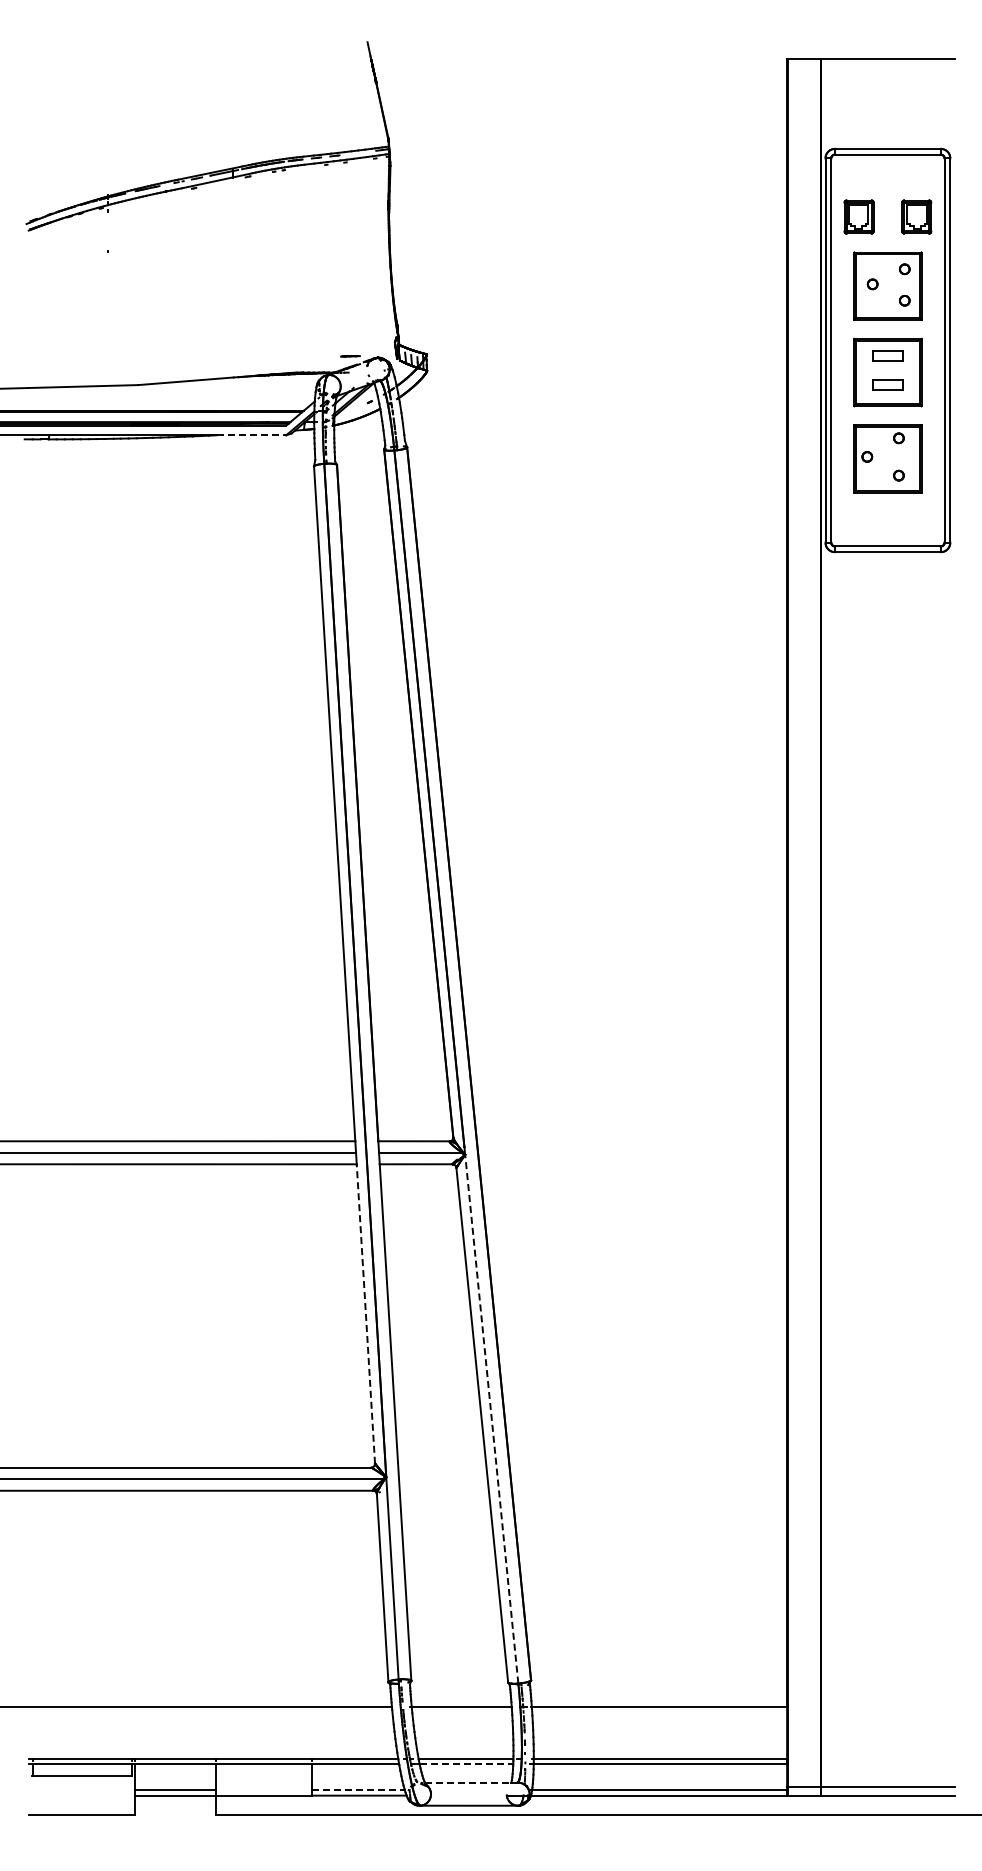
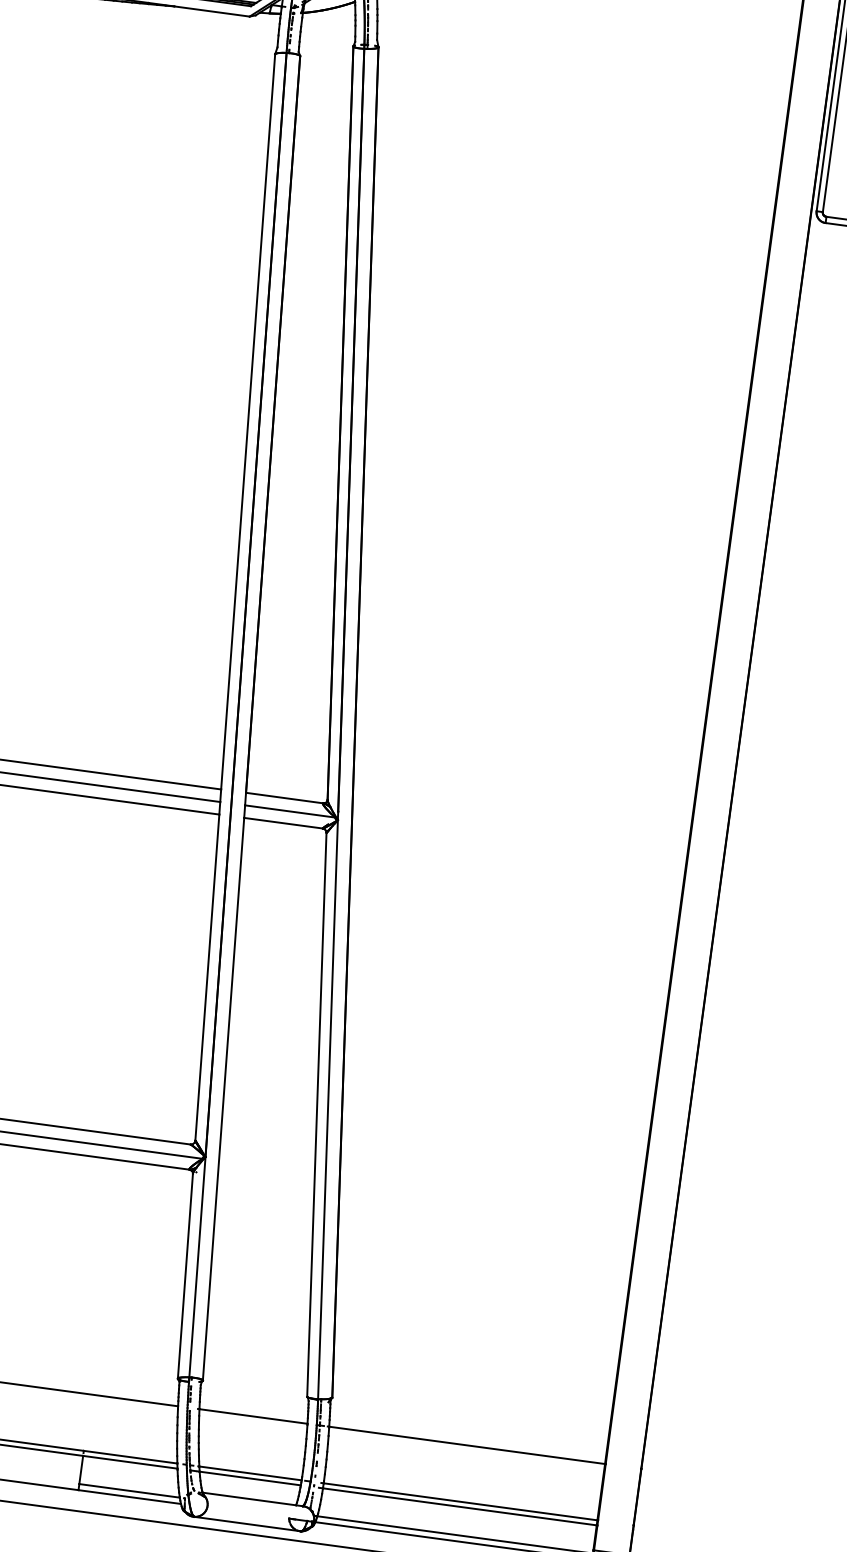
line: (251, 435) -> (212, 11), dashed -> solid
line: (365, 1314) -> (206, 978), dashed -> solid
line: (491, 1419) -> (327, 1109), dashed -> solid
line: (466, 1763) -> (250, 1478), dashed -> solid
line: (468, 1782) -> (249, 1498), dashed -> solid
line: (358, 1790) -> (129, 1491), dashed -> solid

